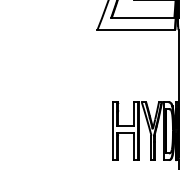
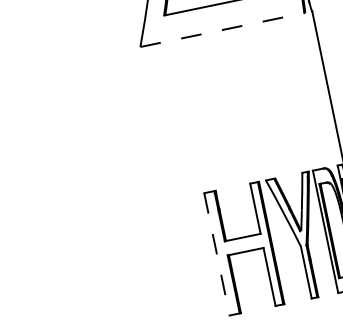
line: (136, 30) -> (223, 30), solid -> dashed
line: (112, 131) -> (216, 255), solid -> dashed

